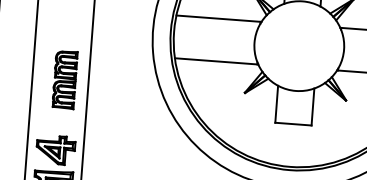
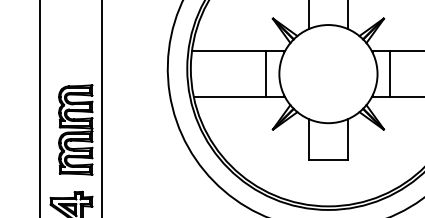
line: (241, 41) -> (265, 73), added
line: (355, 49) -> (390, 73), added
part: (64, 79) -> (75, 129), size x1.43

